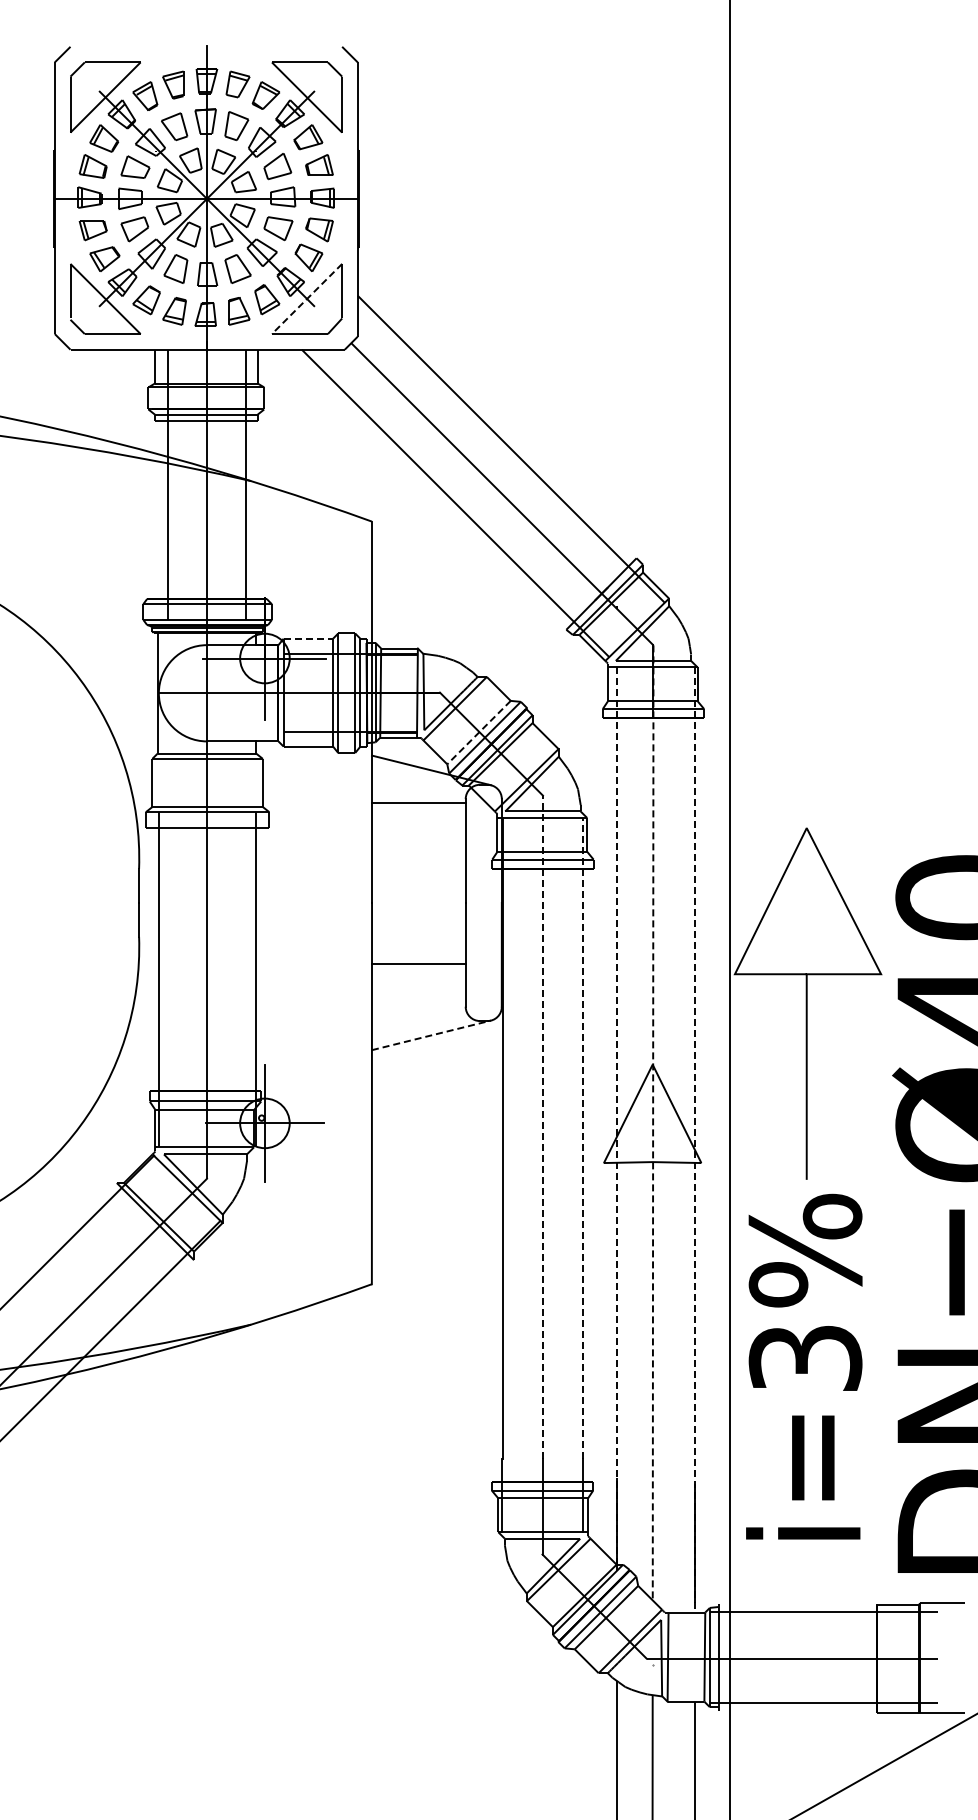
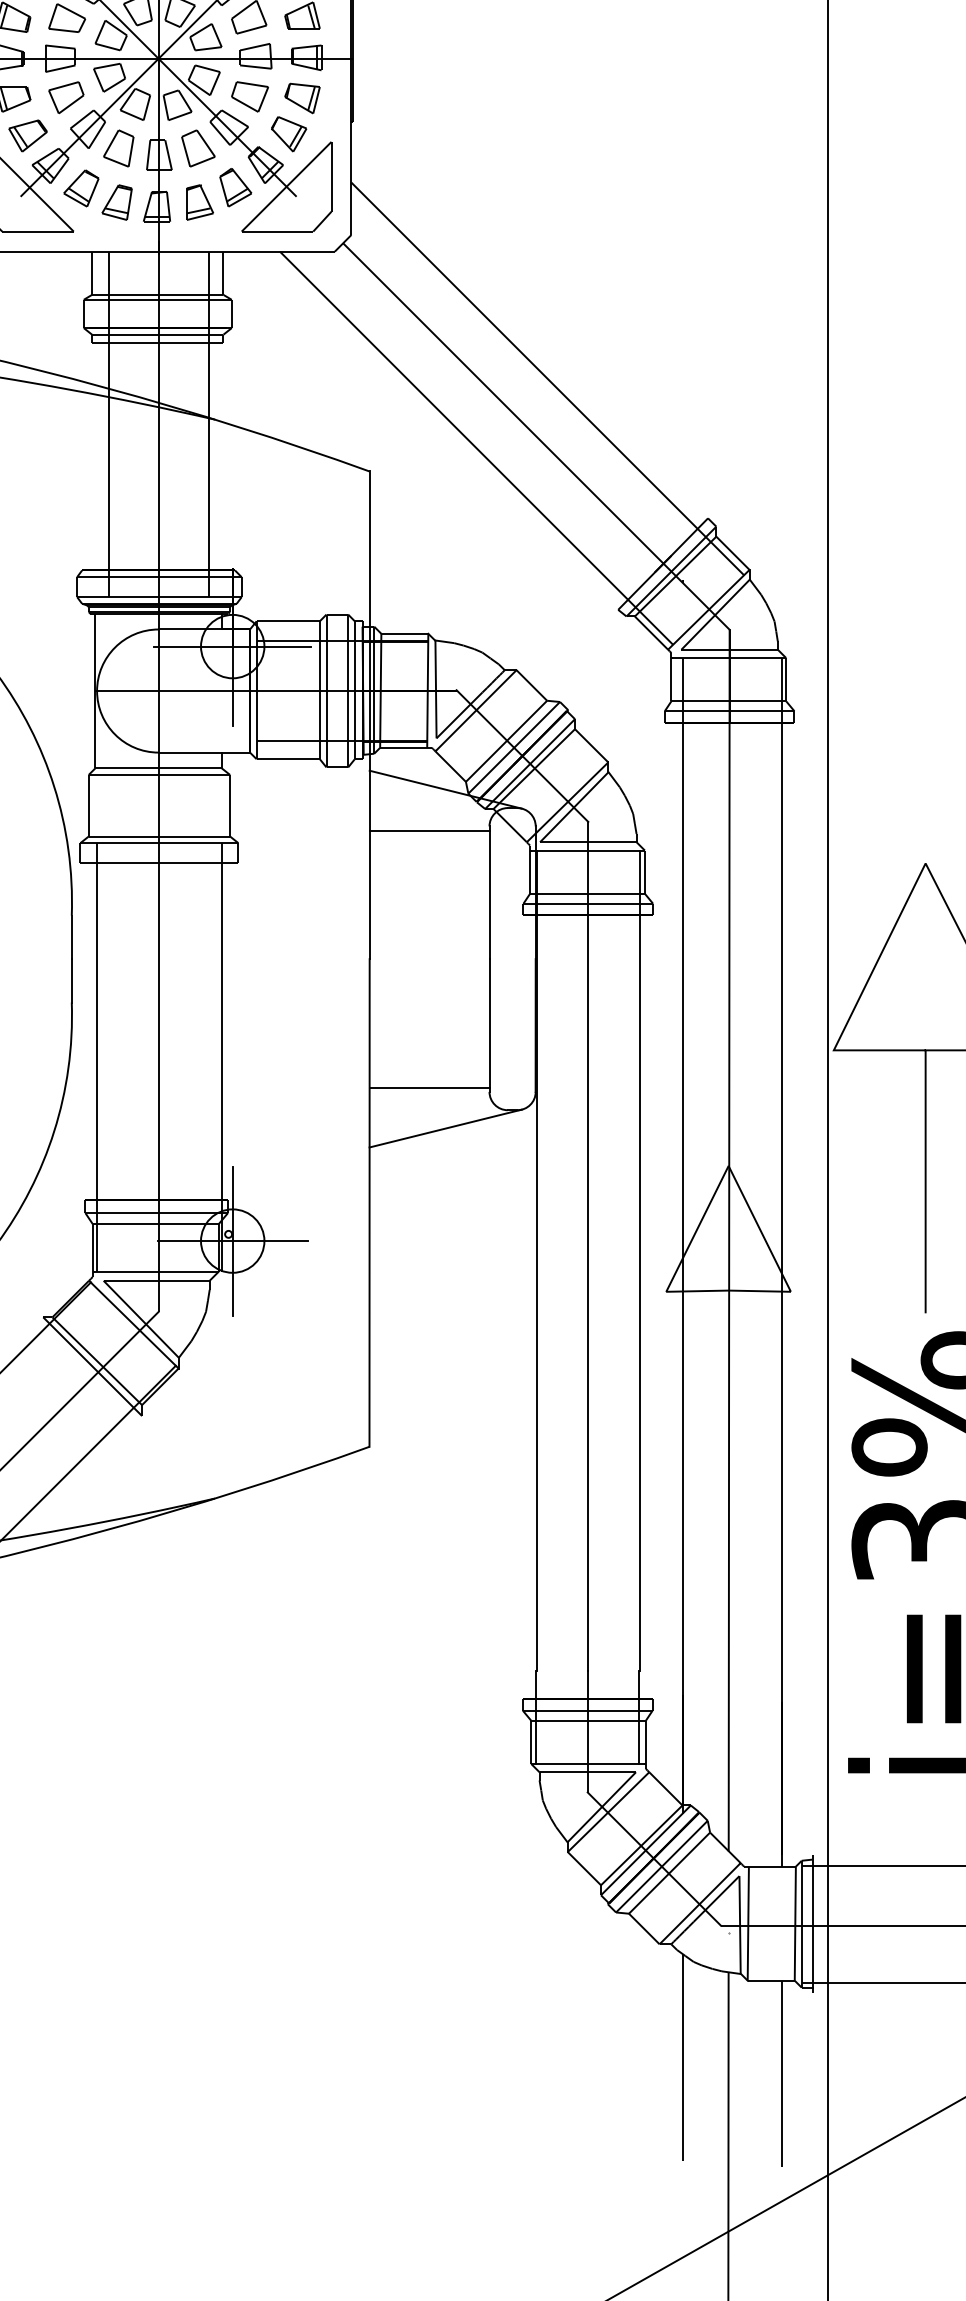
line: (307, 299) -> (287, 187), dashed -> solid
line: (308, 638) -> (288, 620), dashed -> solid
line: (479, 732) -> (507, 741), dashed -> solid
line: (418, 964) -> (429, 1087), moved
line: (431, 1035) -> (445, 1128), dashed -> solid
line: (616, 1116) -> (682, 1232), dashed -> solid
line: (653, 1123) -> (729, 1241), dashed -> solid
line: (542, 1127) -> (587, 1246), dashed -> solid
line: (583, 1138) -> (640, 1260), dashed -> solid
line: (694, 1140) -> (782, 1262), dashed -> solid

